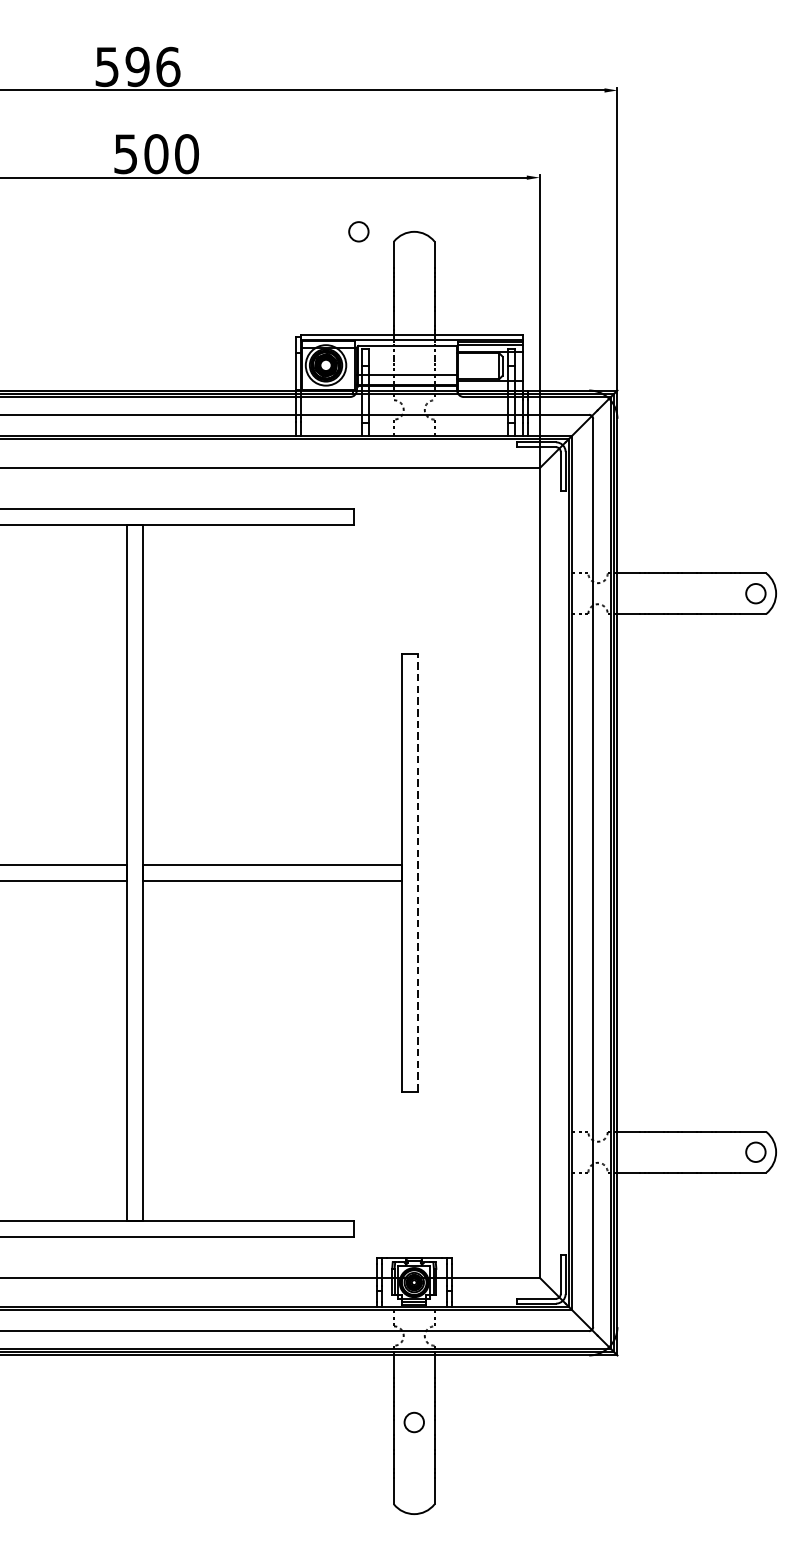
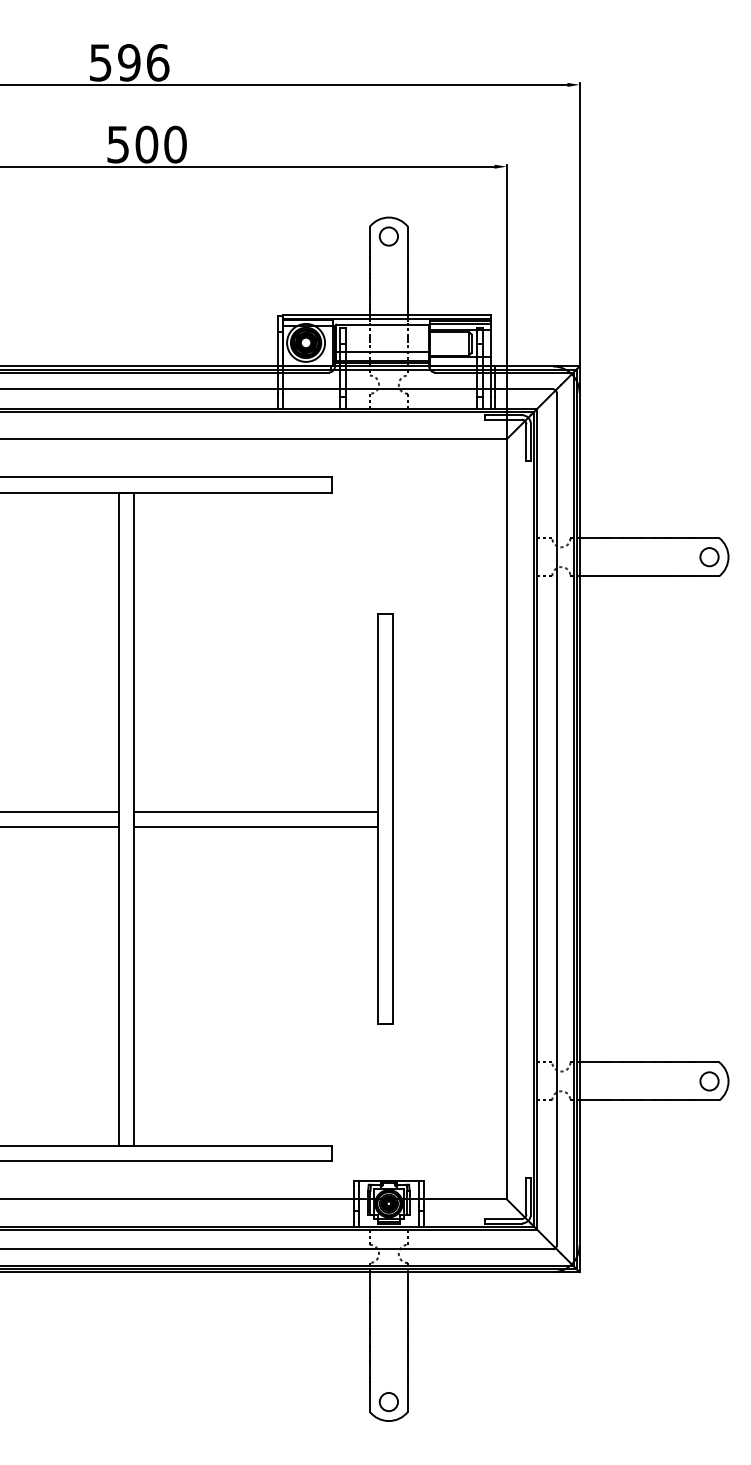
circle: (358, 231) -> (388, 236), moved
line: (418, 872) -> (392, 818), dashed -> solid
circle: (413, 1421) -> (388, 1401), moved

